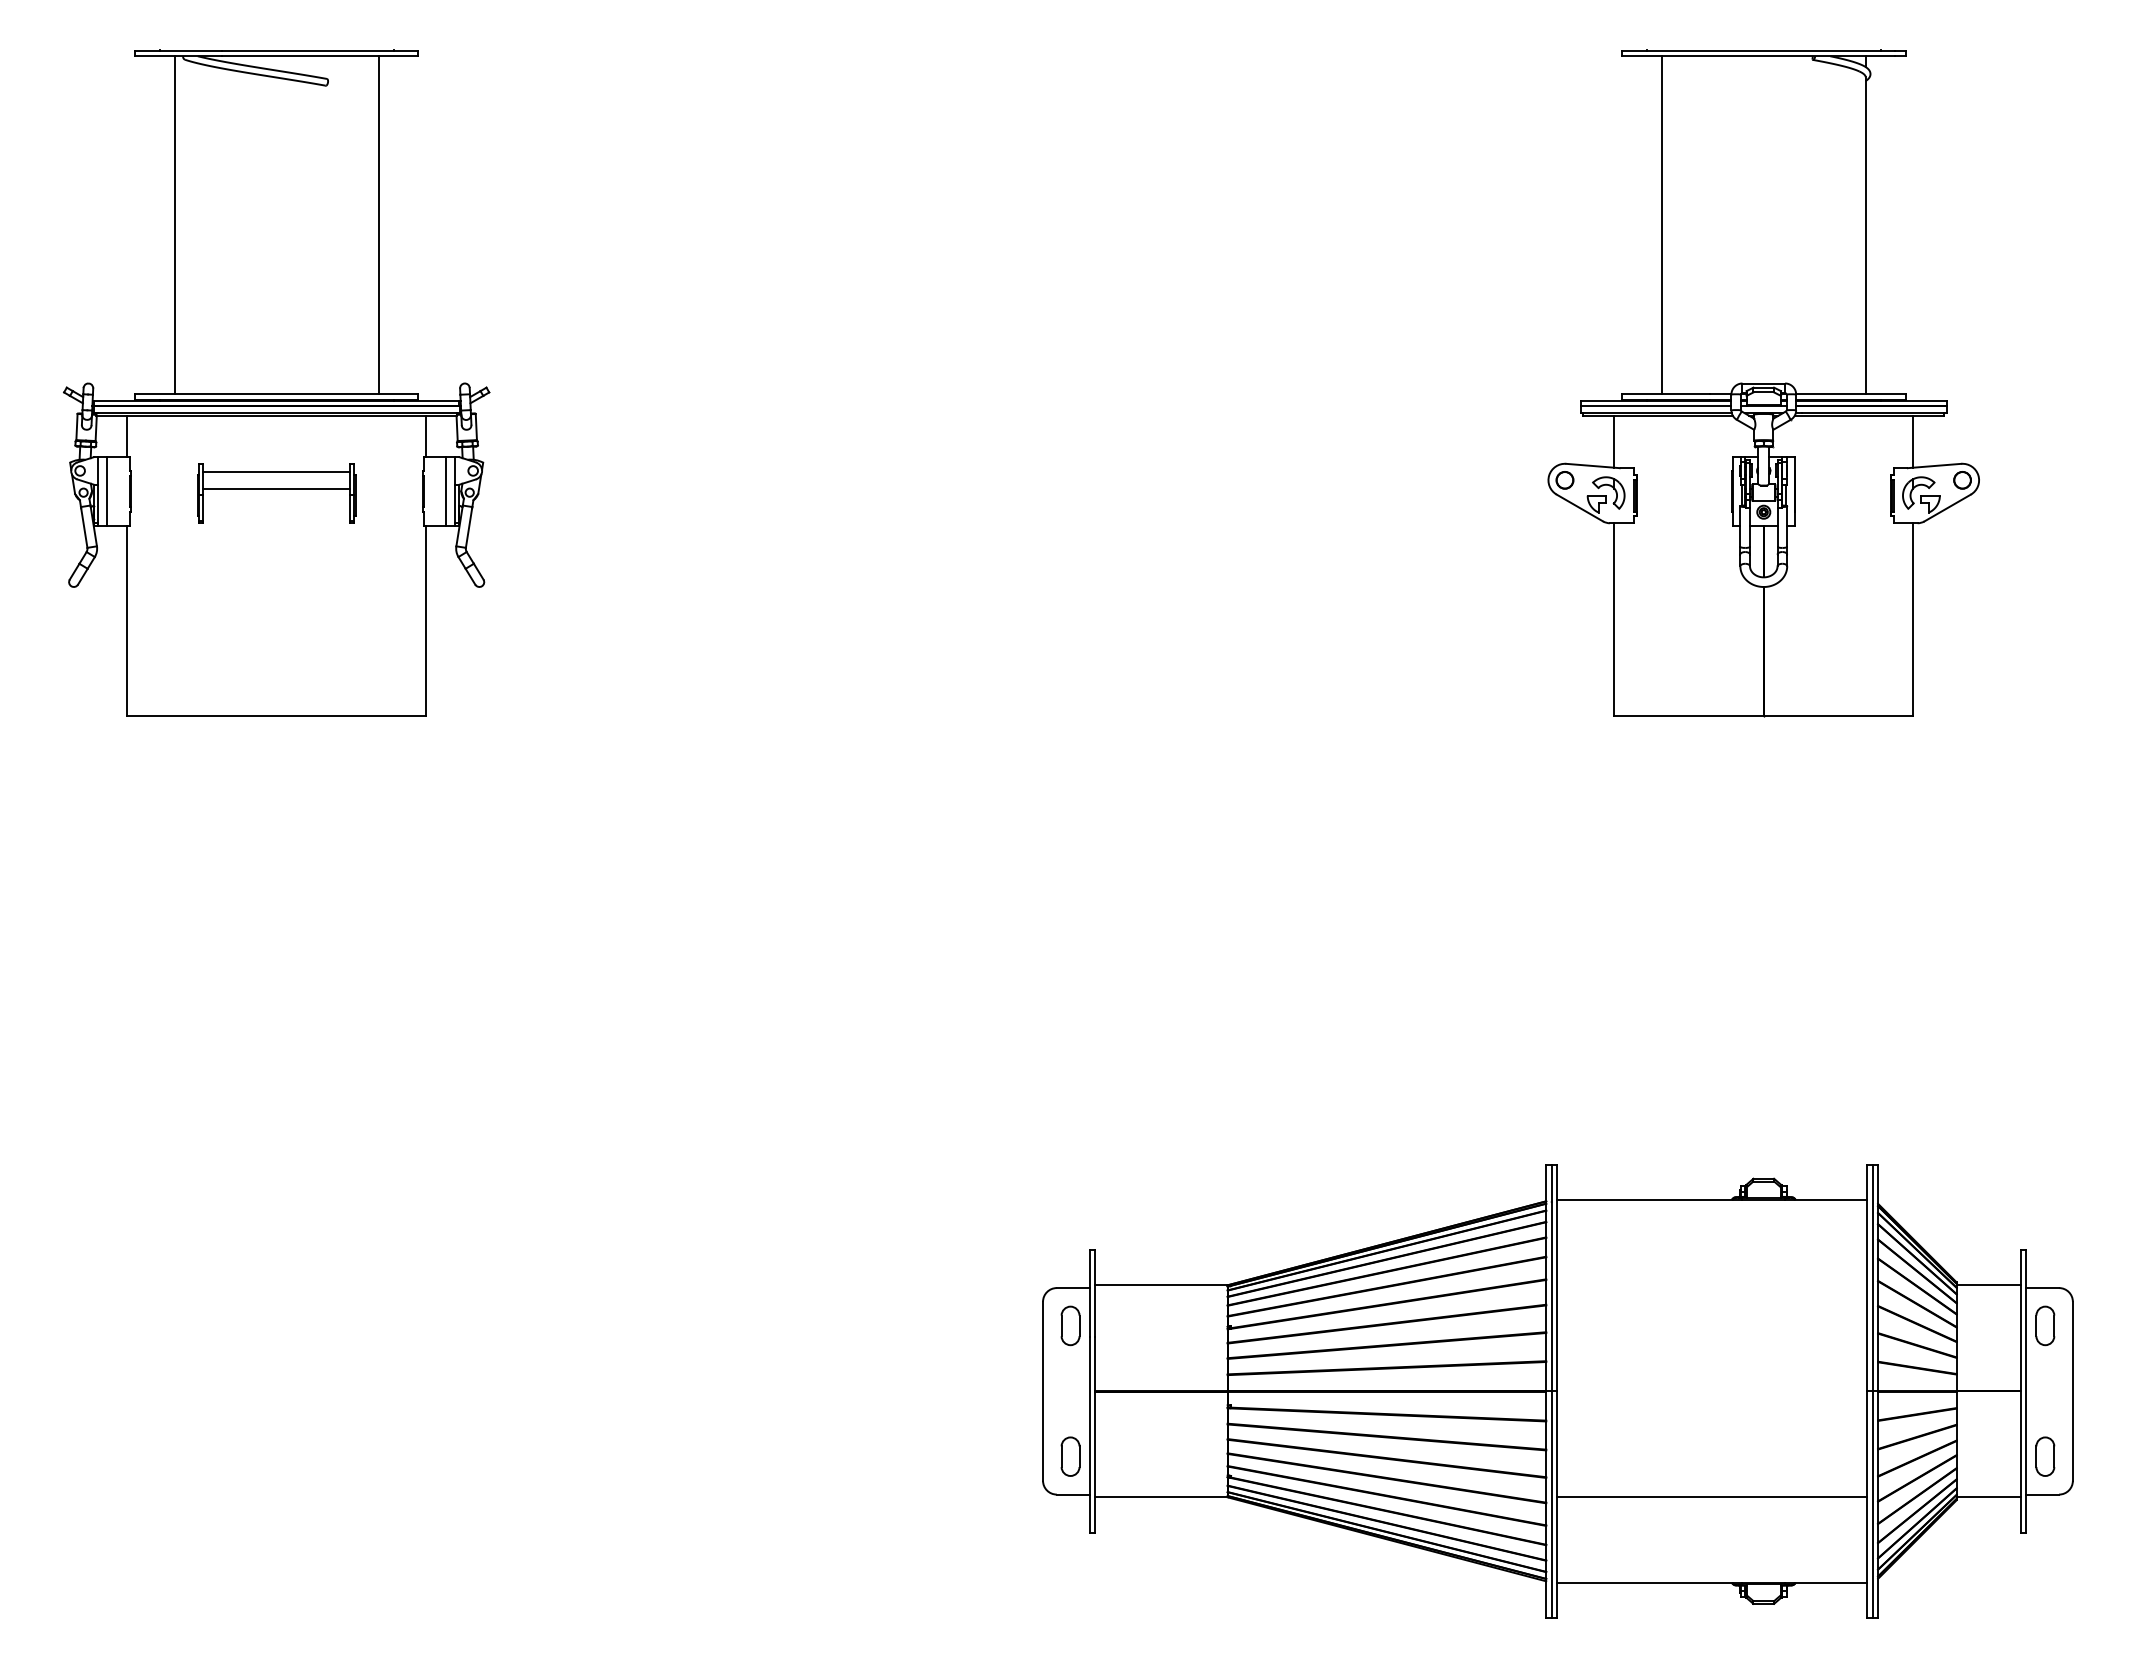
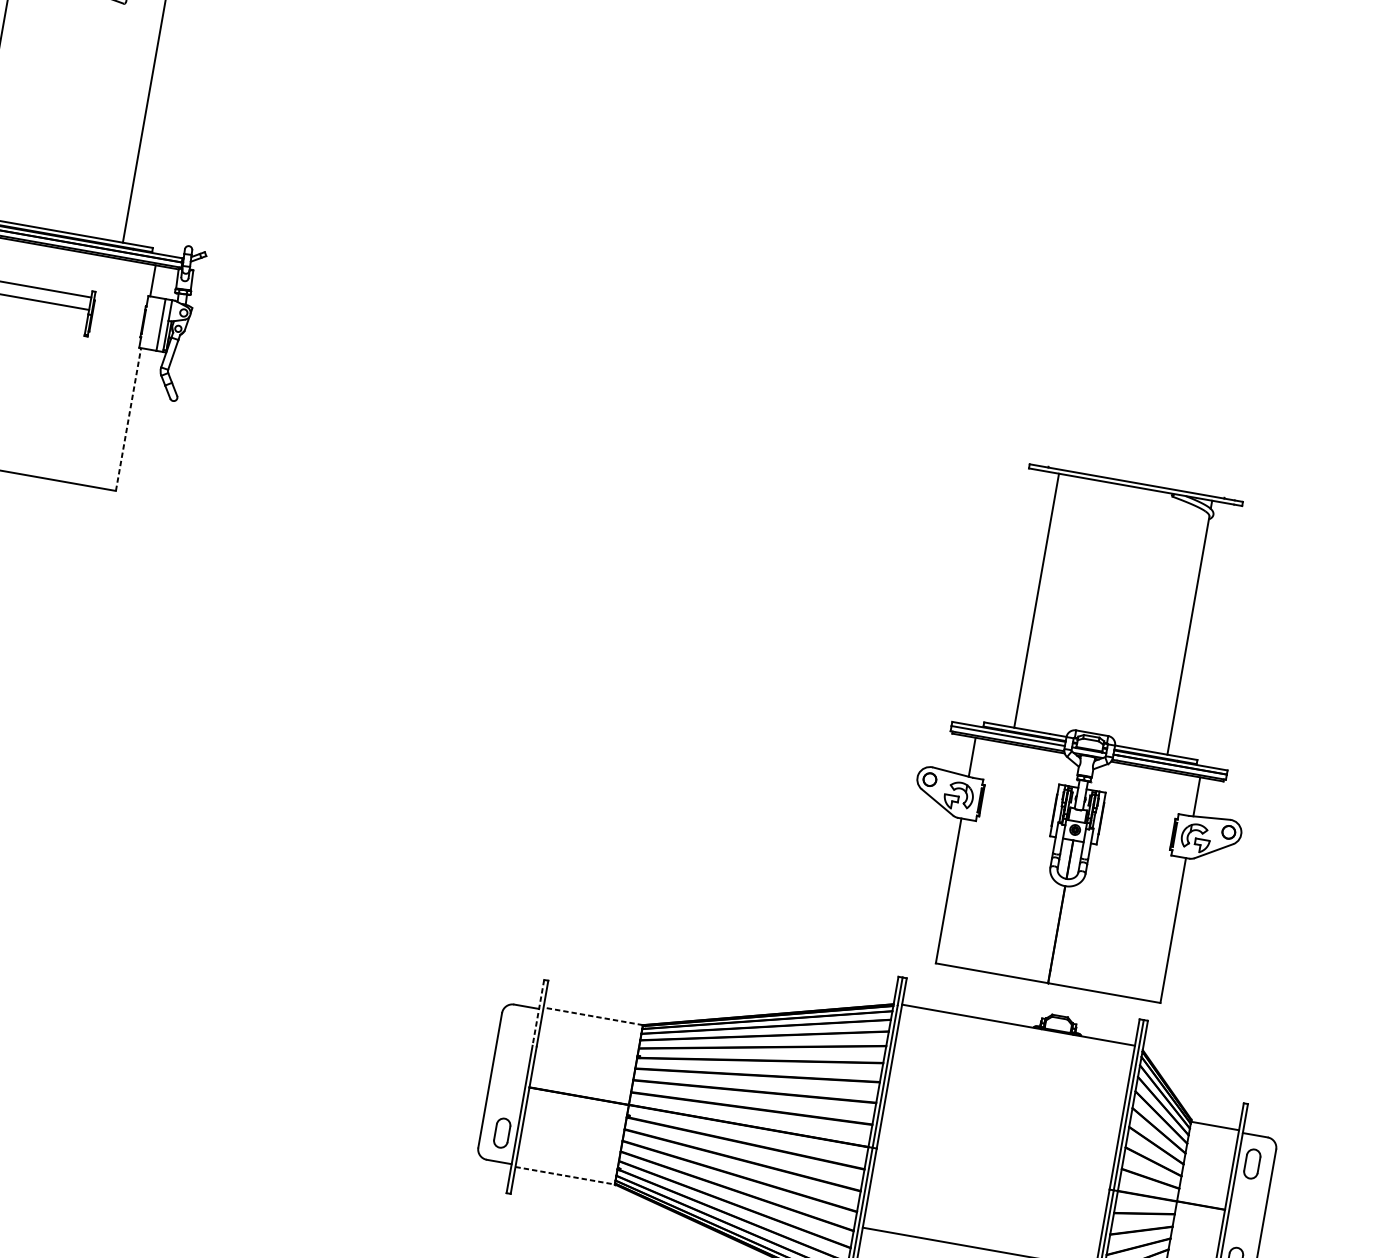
part: (1763, 383) -> (1092, 733), moved
line: (426, 621) -> (128, 419), solid -> dashed
line: (1160, 1285) -> (592, 1016), solid -> dashed
line: (1089, 1293) -> (538, 1012), solid -> dashed
part: (1070, 1325) -> (519, 1034), removed
line: (1161, 1497) -> (565, 1175), solid -> dashed

